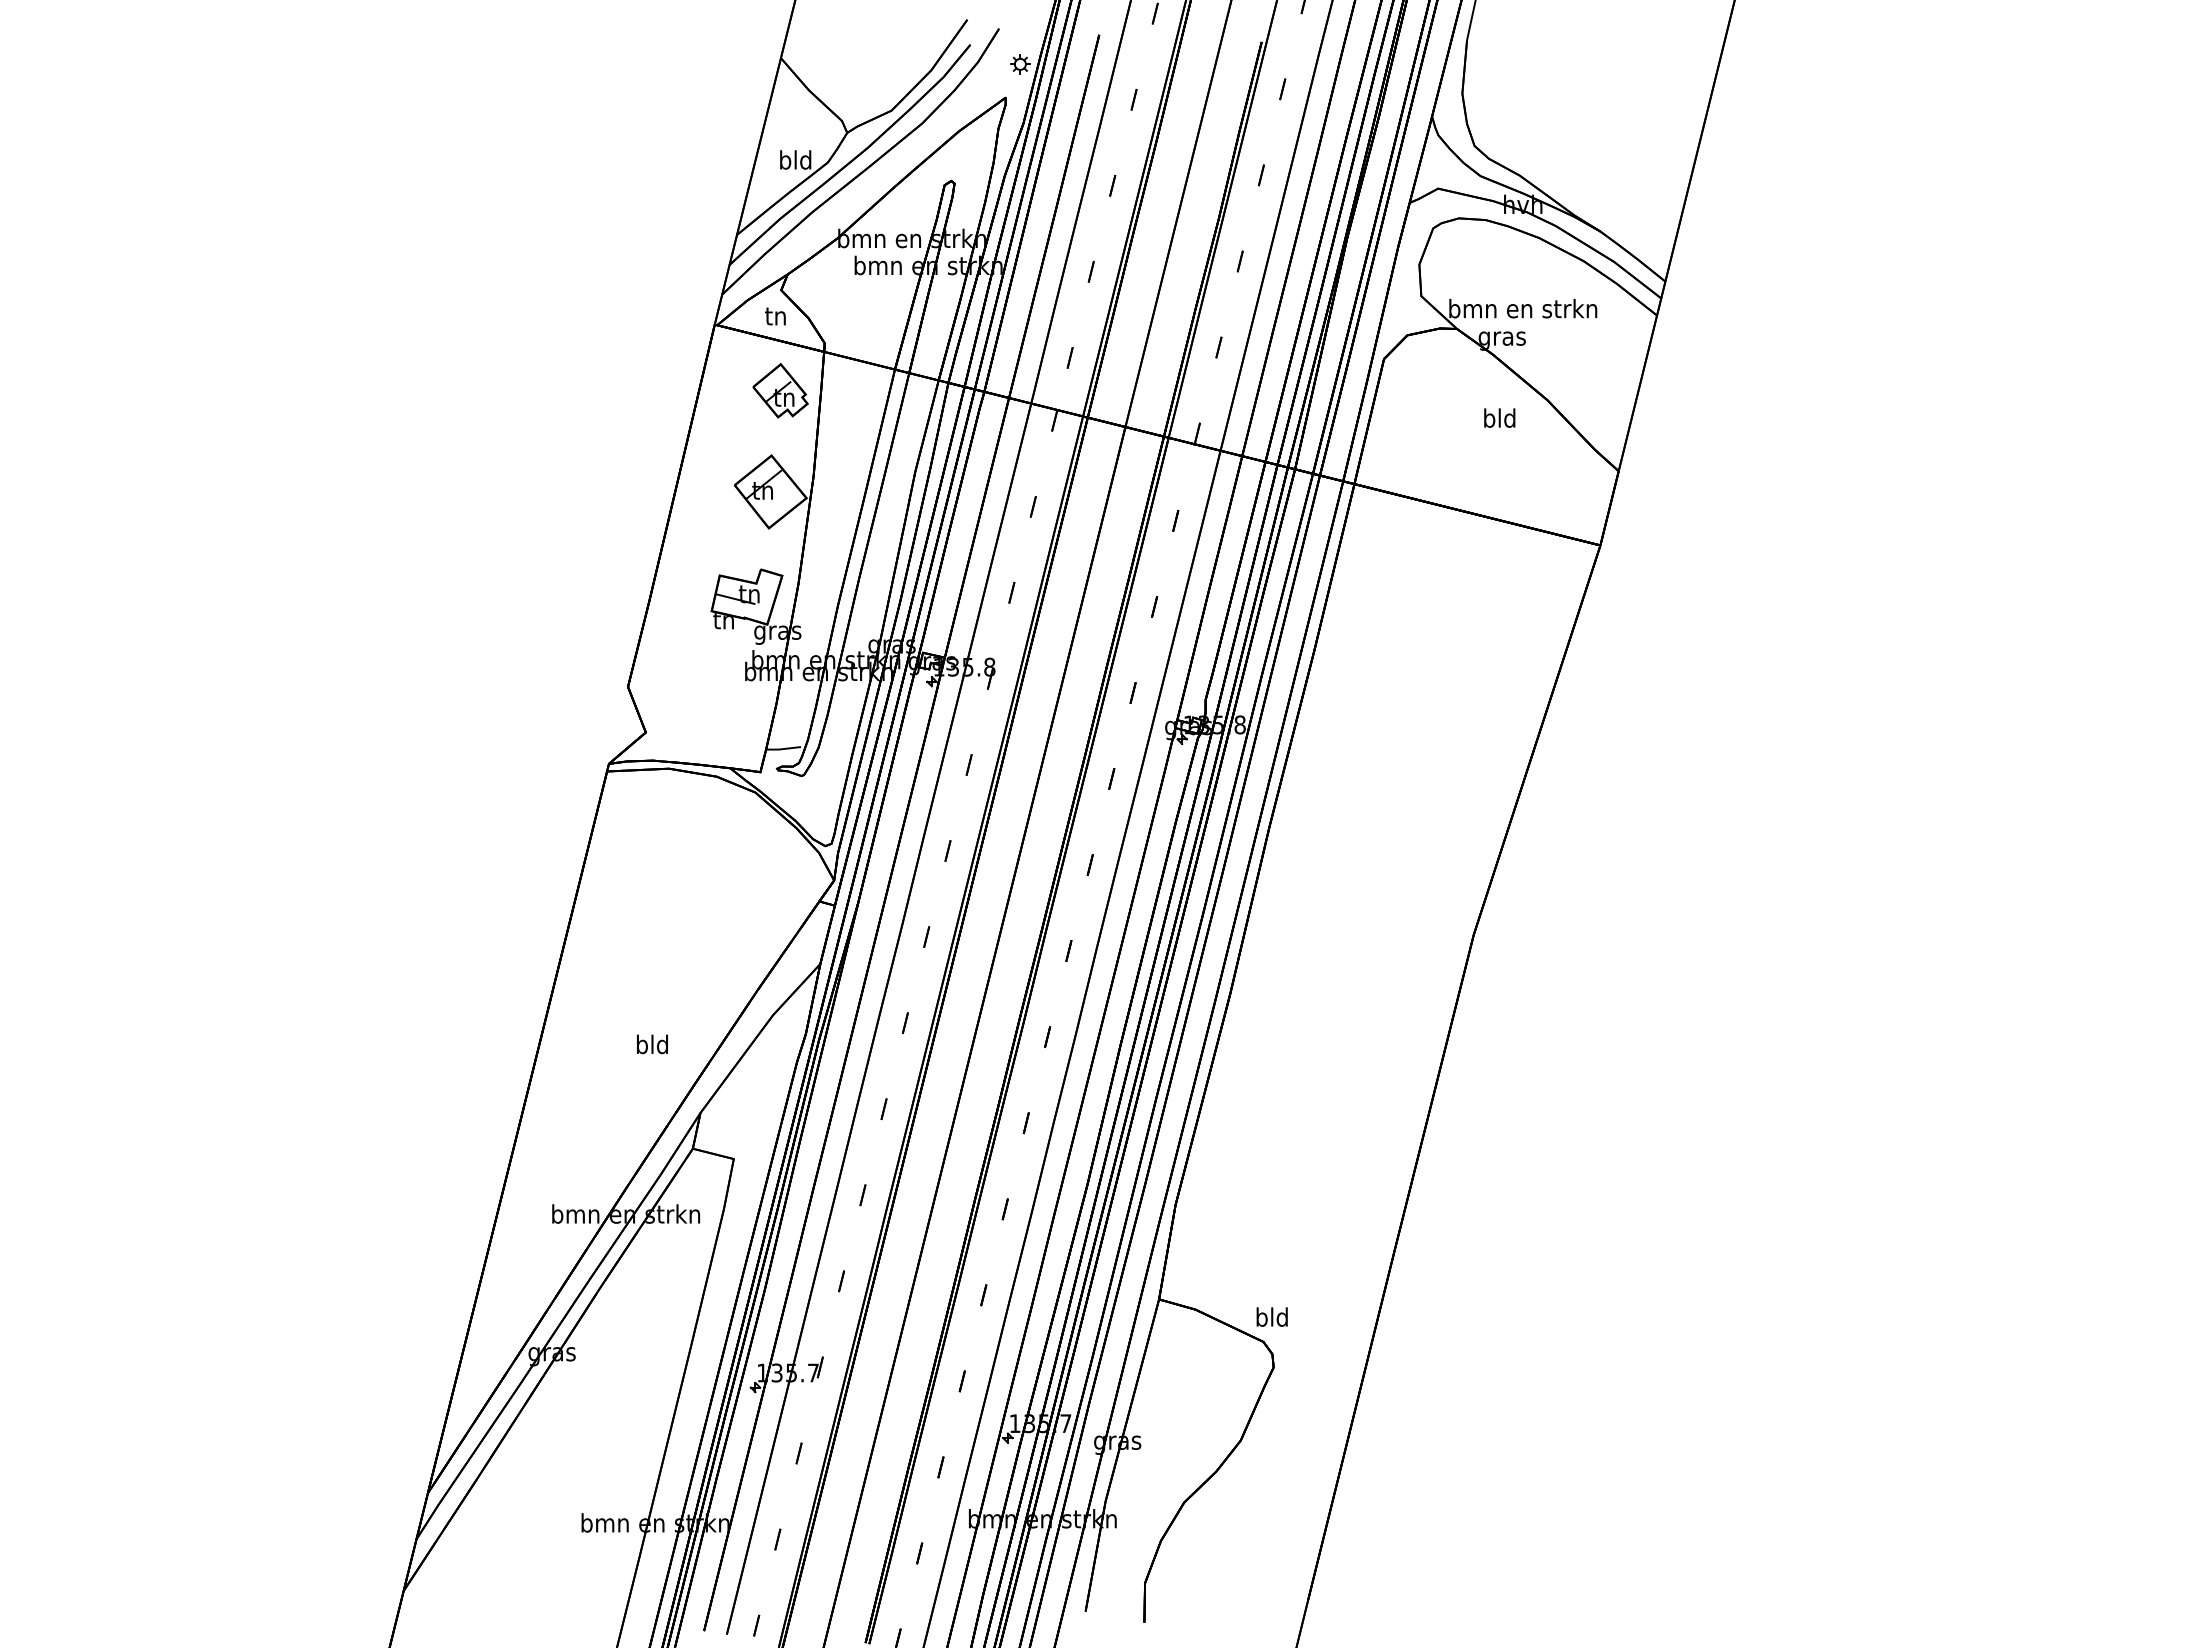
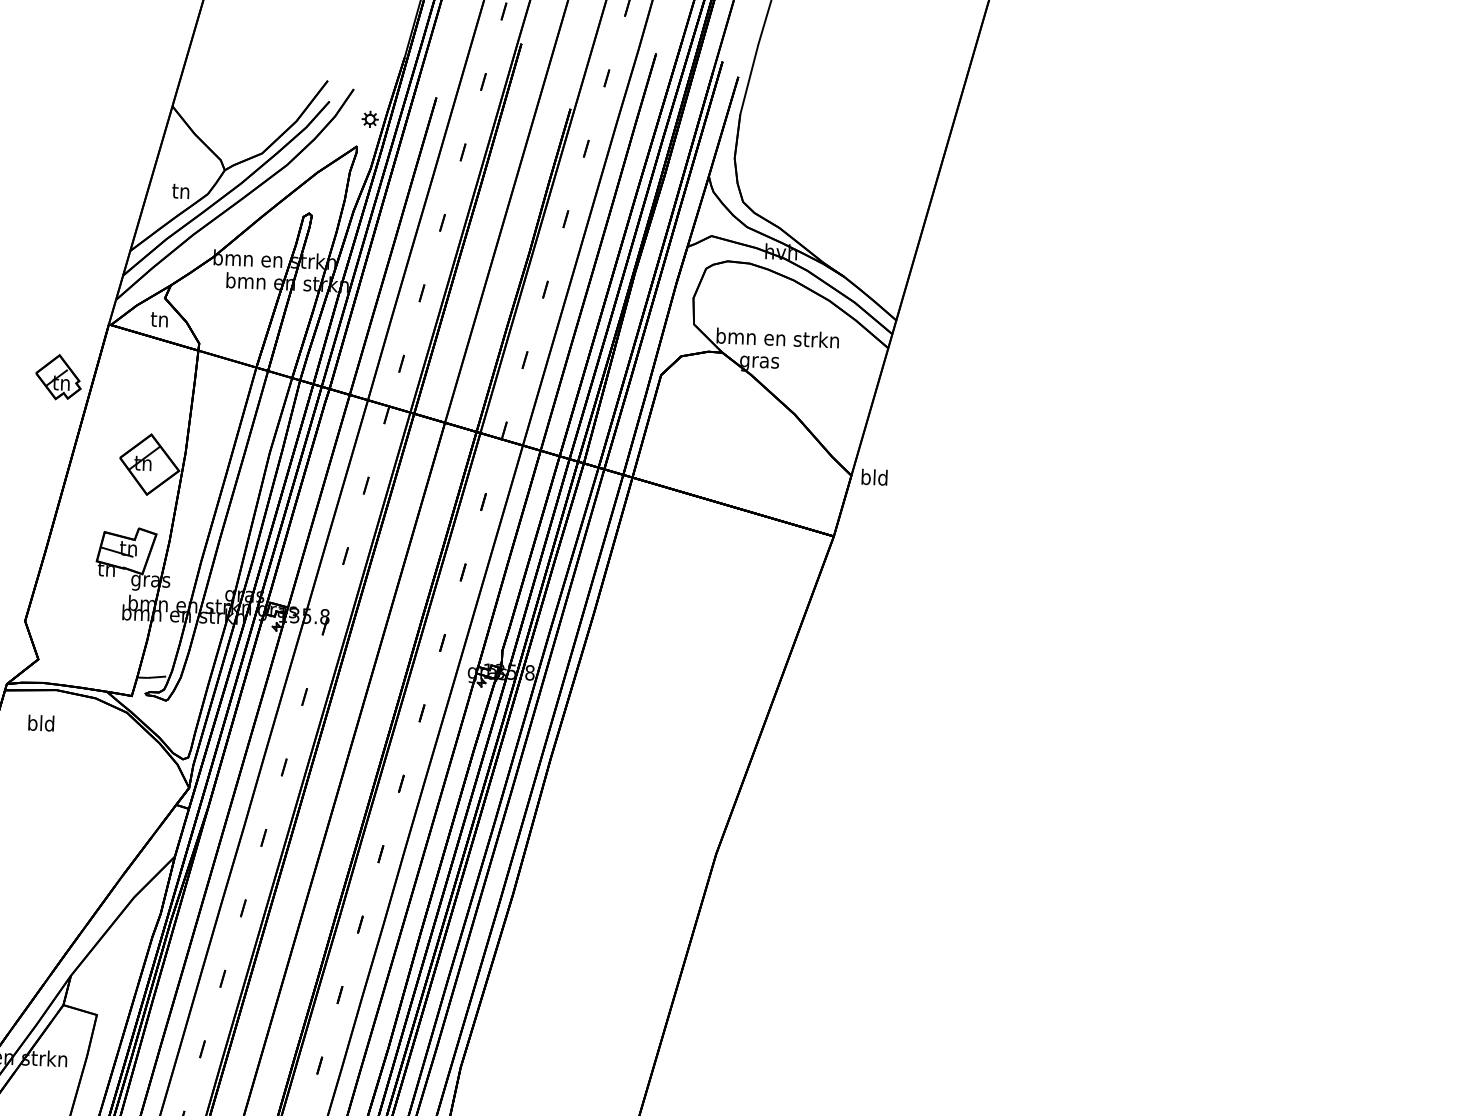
text: (795, 159) -> (181, 190), bld -> tn
part: (780, 390) -> (58, 376), moved
text: (1499, 417) -> (874, 476), moved
text: (652, 1044) -> (41, 723), moved

